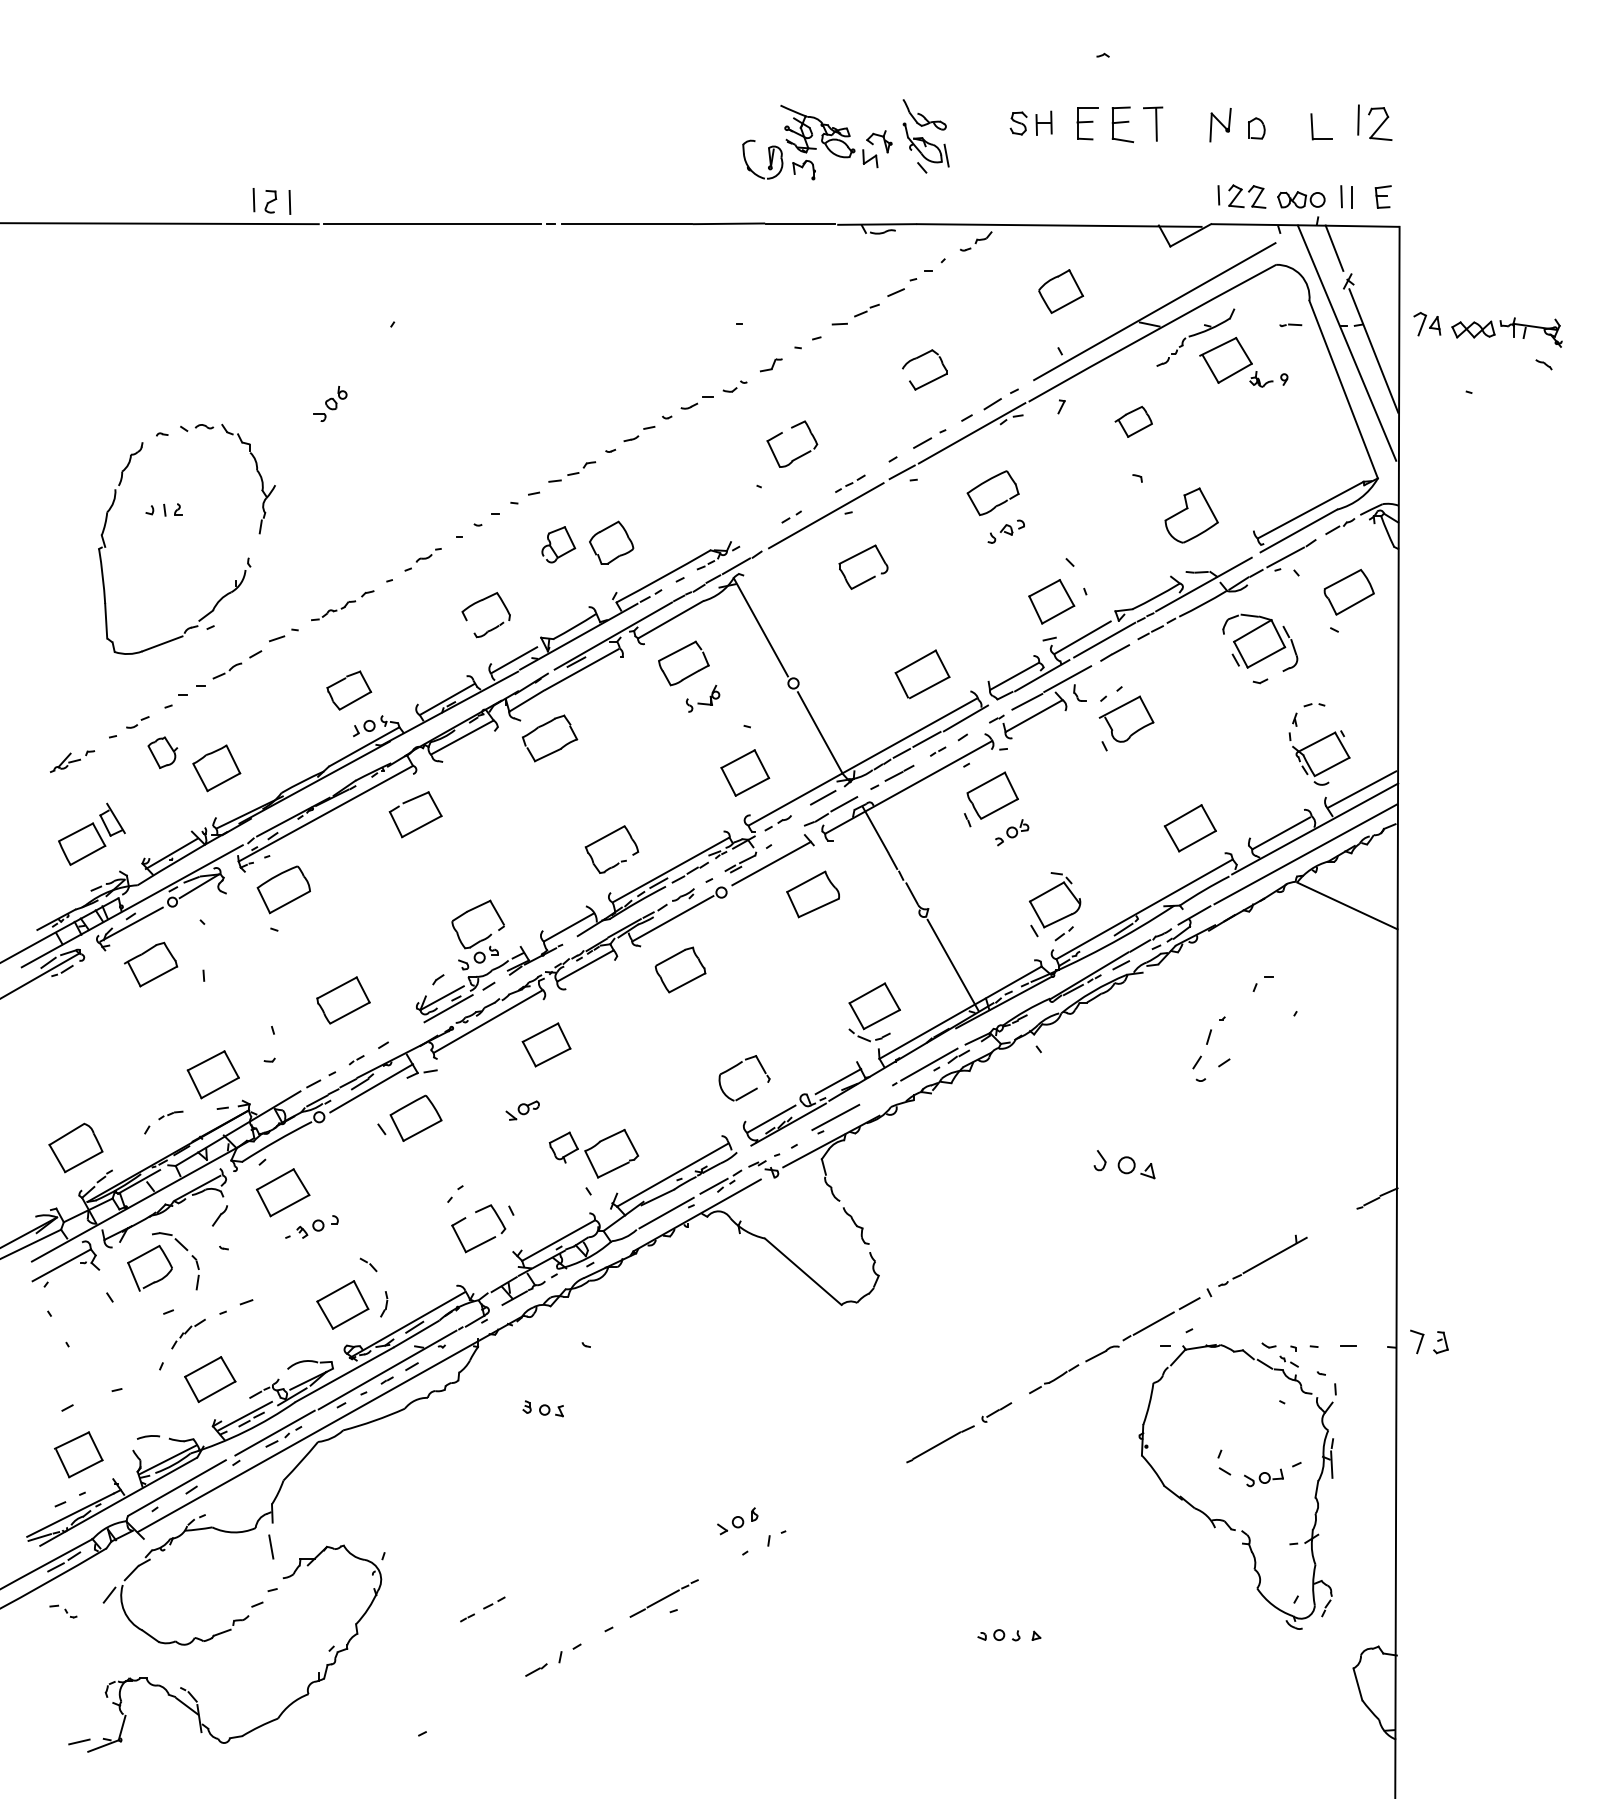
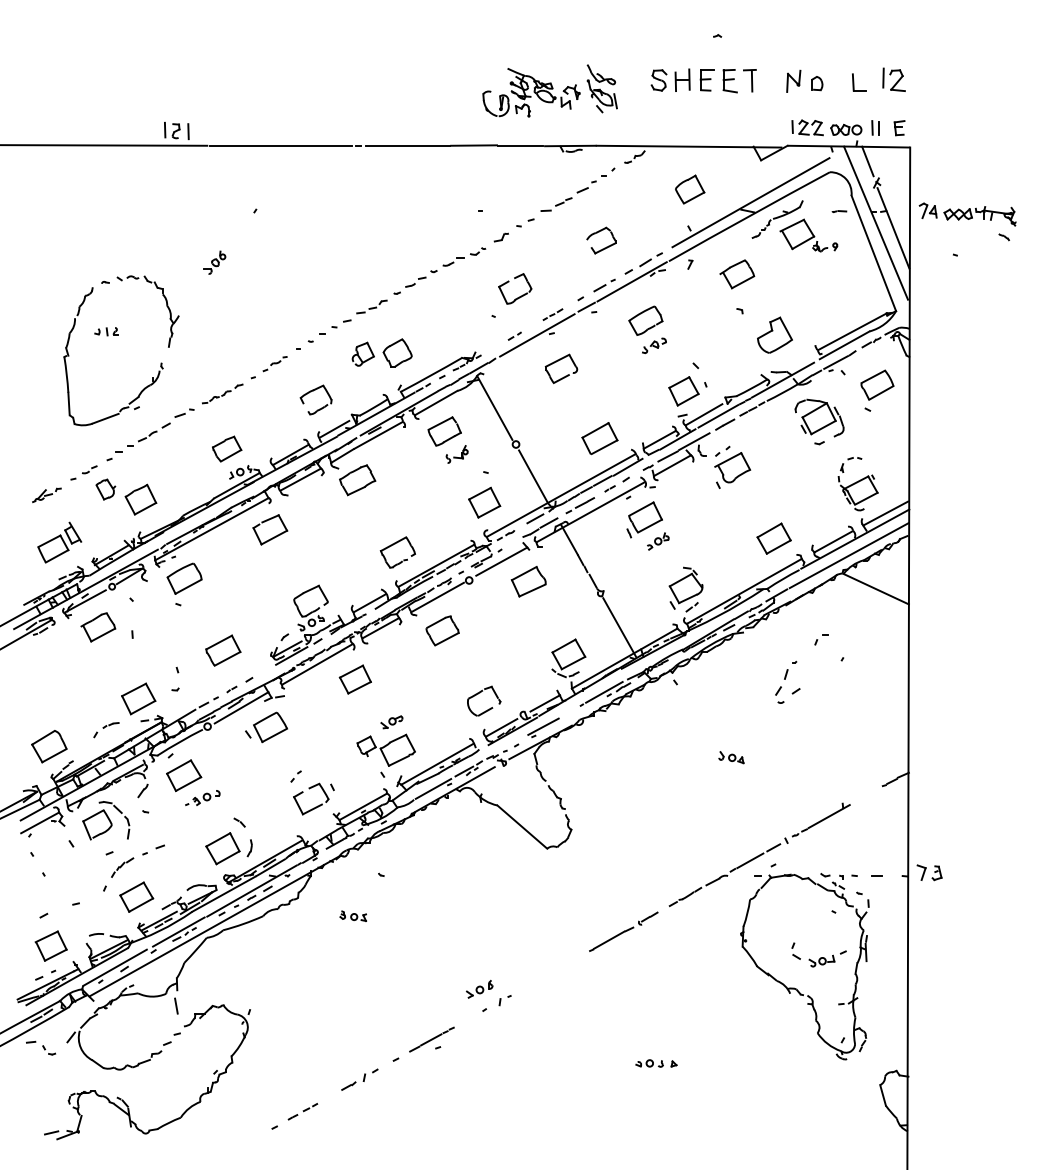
part: (1031, 122) -> (670, 79), size x1.43
part: (1134, 422) -> (737, 274), size x1.43
part: (522, 1110) -> (391, 722), moved
part: (1124, 1164) -> (731, 757), size x0.62
part: (482, 1609) -> (302, 1111), moved
part: (63, 1610) -> (41, 1047), size x1.67

